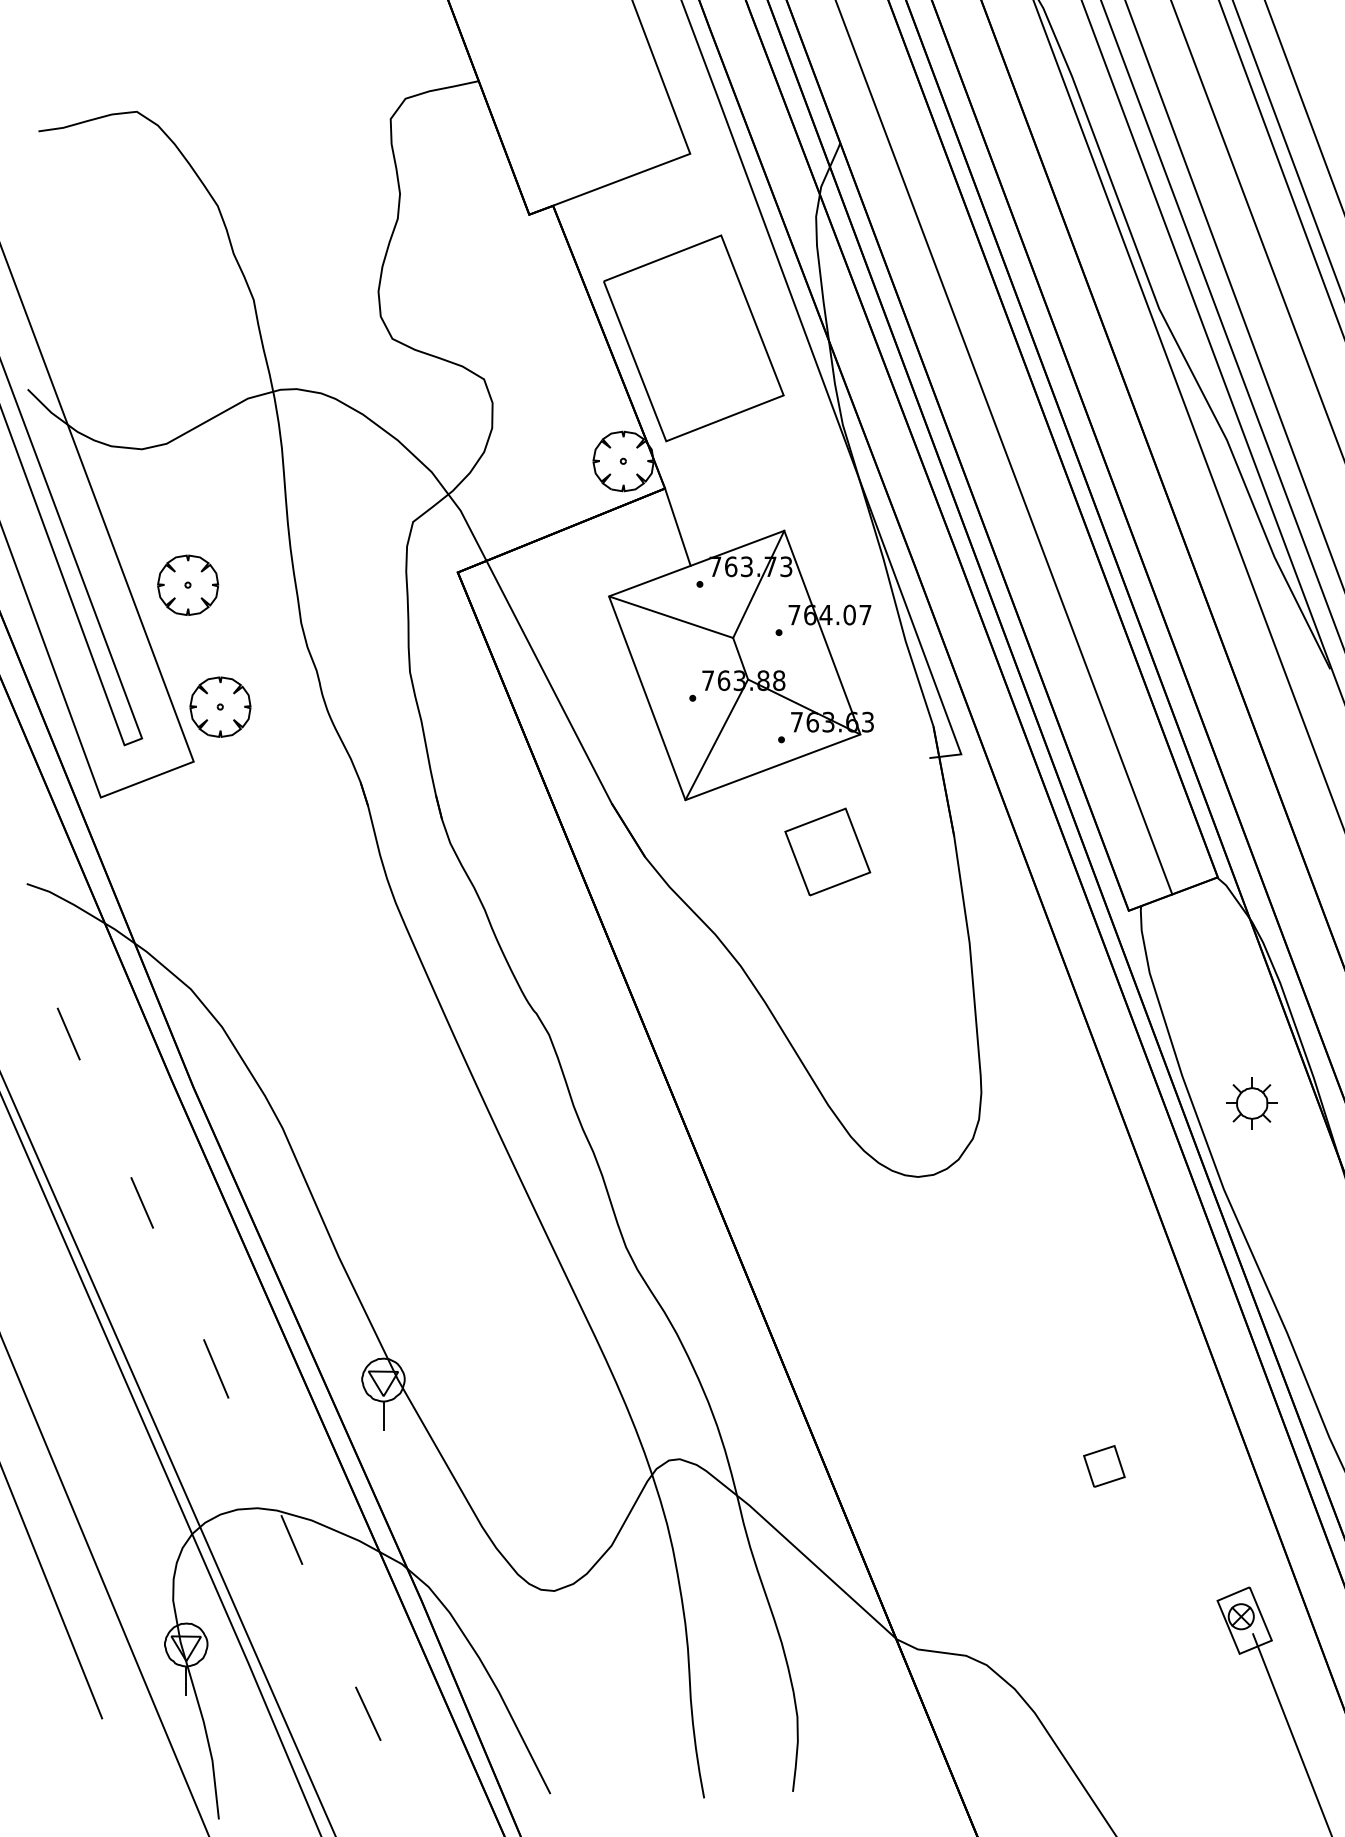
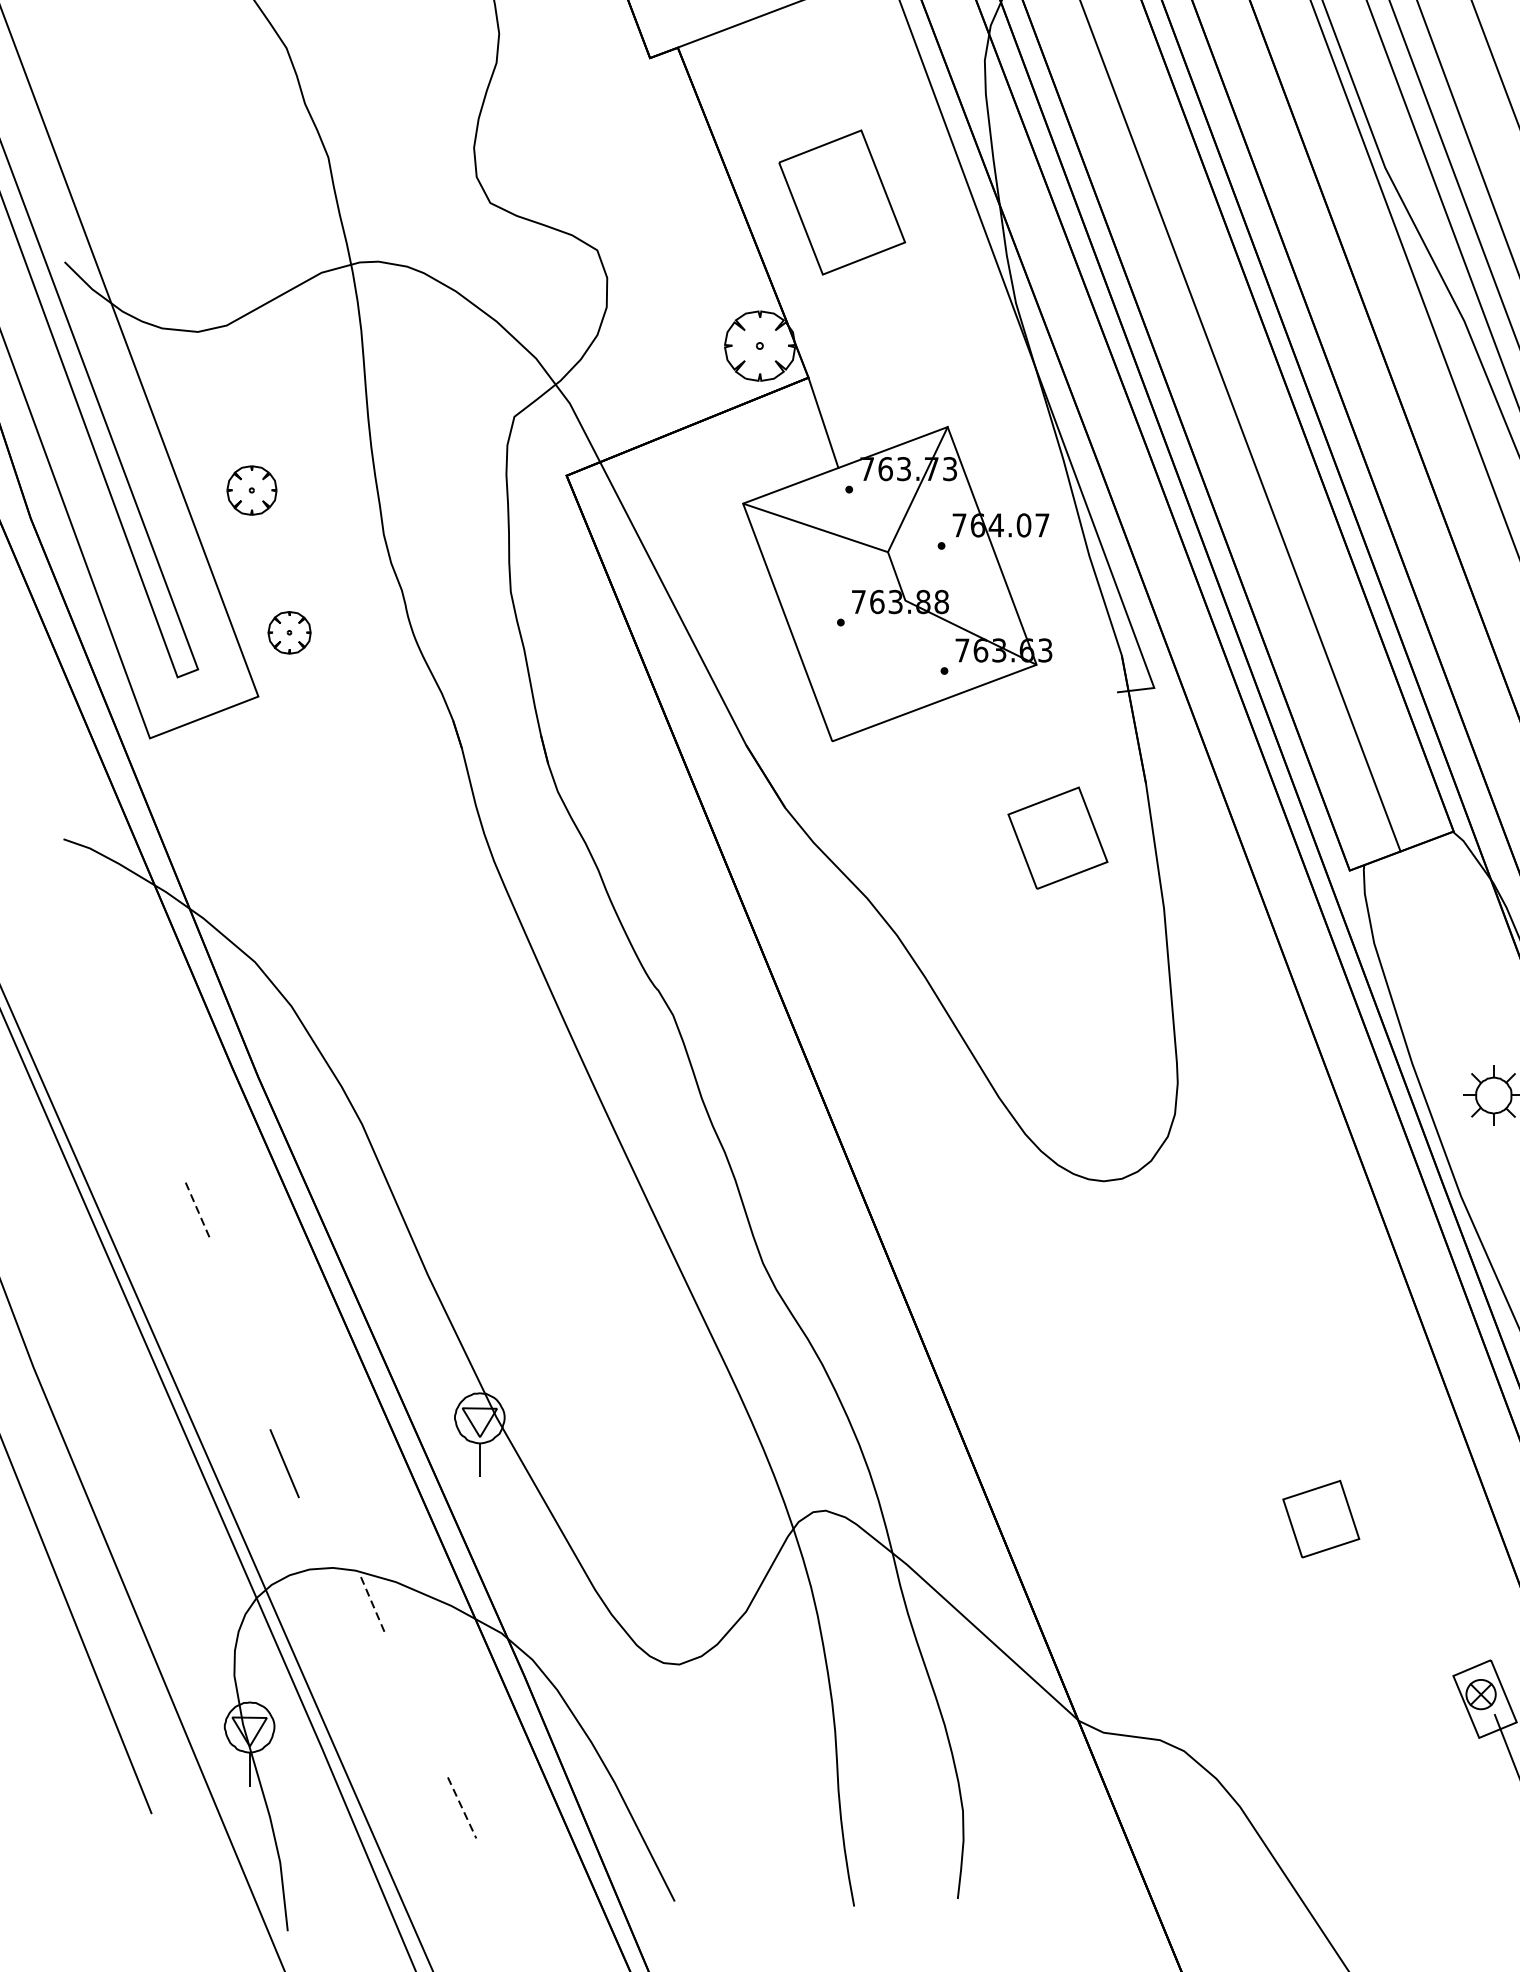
part: (693, 338) -> (841, 202), size x0.6
part: (188, 584) -> (252, 489), size x0.7
part: (220, 706) -> (289, 632), size x0.6
line: (716, 739) -> (868, 670), removed
part: (827, 851) -> (1057, 837), moved
line: (68, 1033) -> (112, 1013), removed
line: (142, 1203) -> (198, 1212), solid -> dashed
line: (216, 1368) -> (284, 1463), moved
part: (1104, 1466) -> (1321, 1519), size x1.6
line: (292, 1540) -> (373, 1605), solid -> dashed
line: (368, 1713) -> (462, 1807), solid -> dashed

